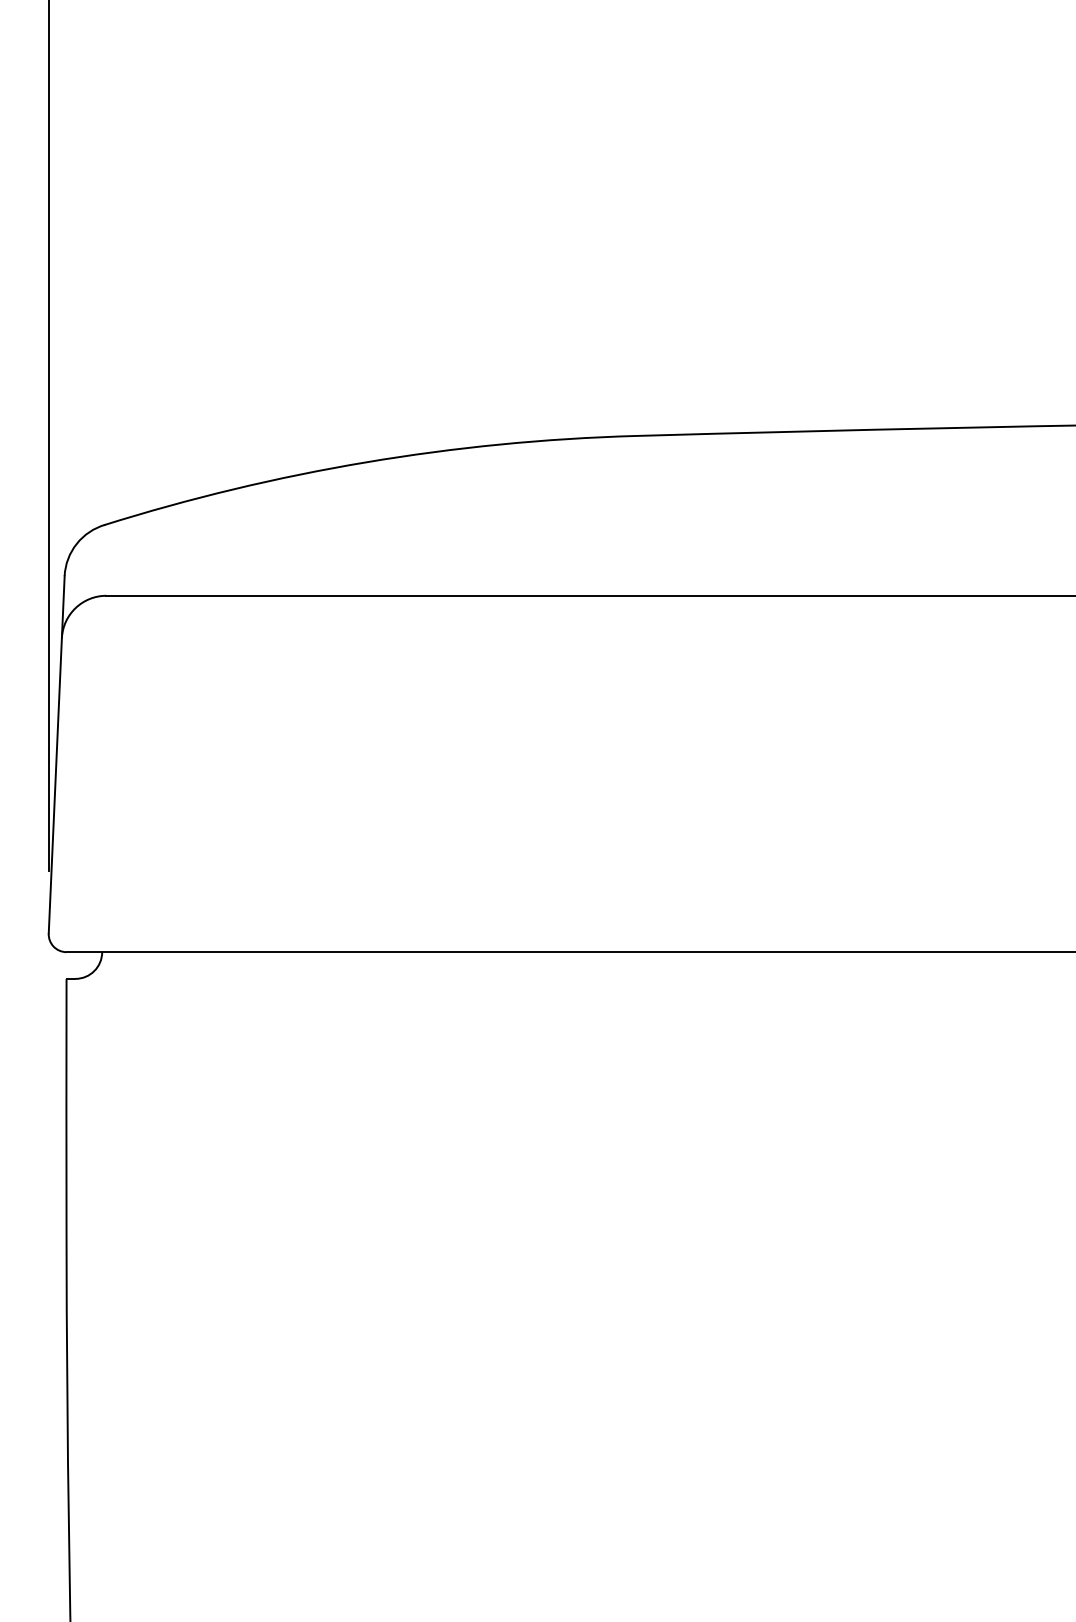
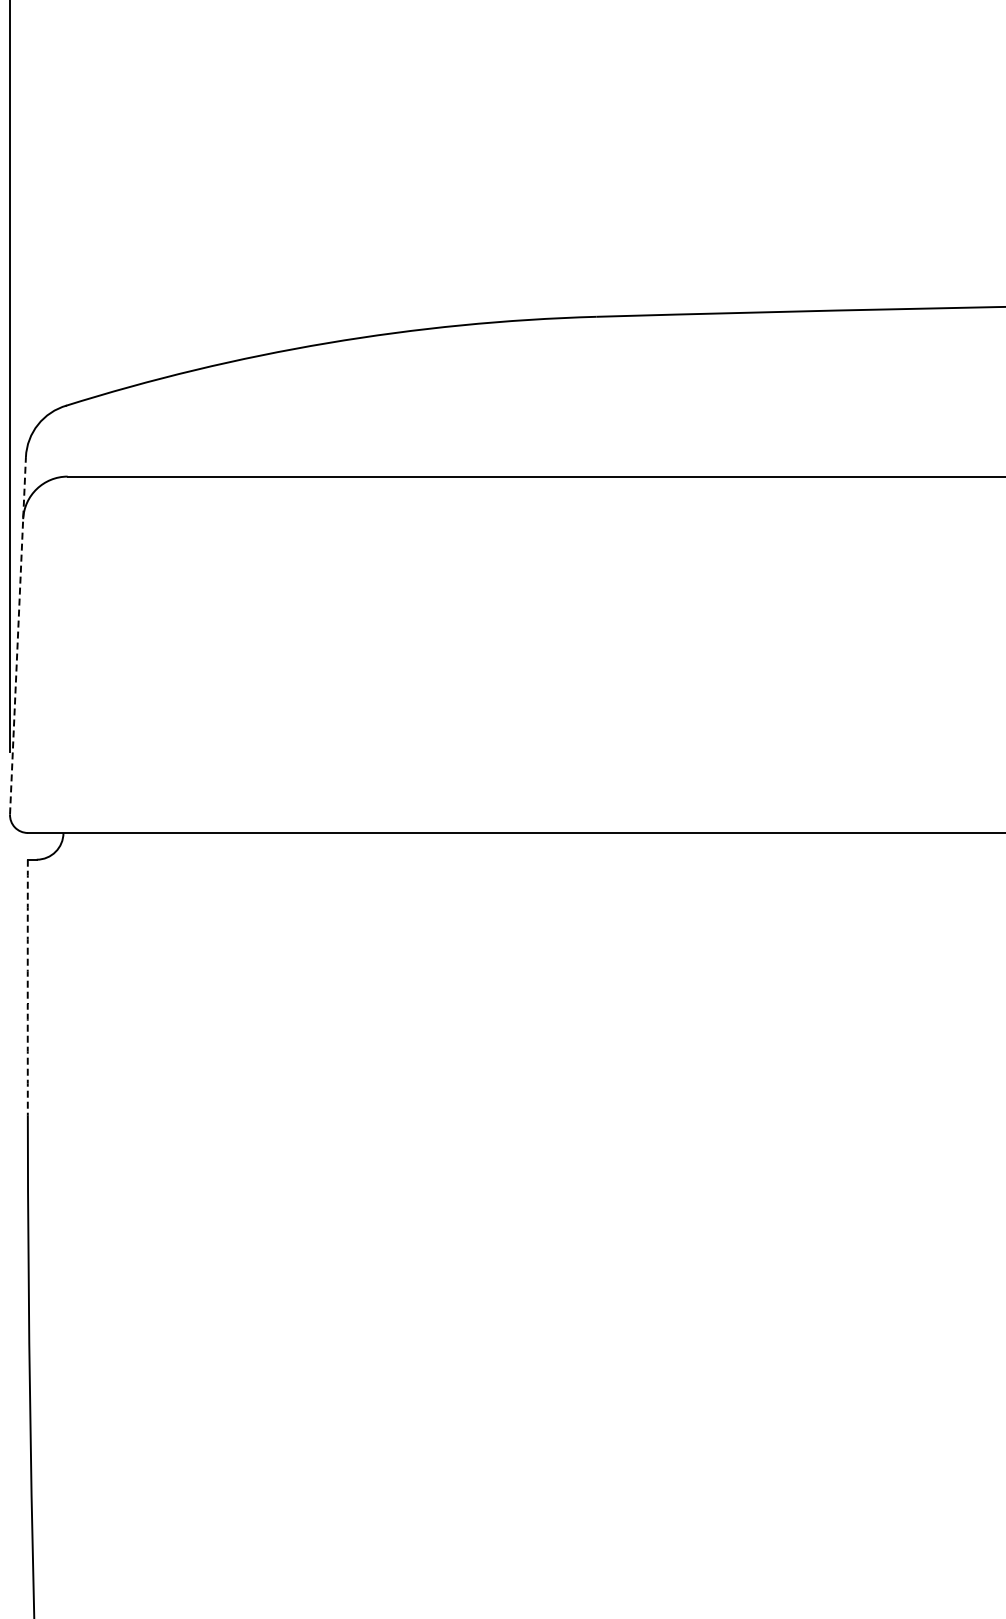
line: (56, 754) -> (17, 635), solid -> dashed
arc: (66, 1106) -> (27, 987), solid -> dashed

